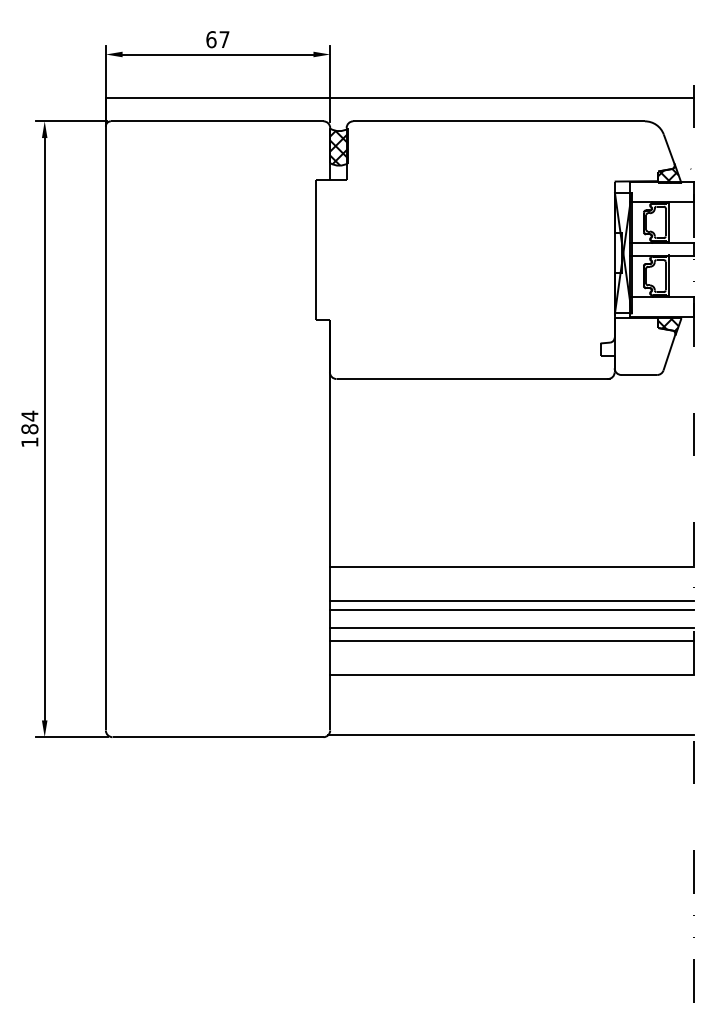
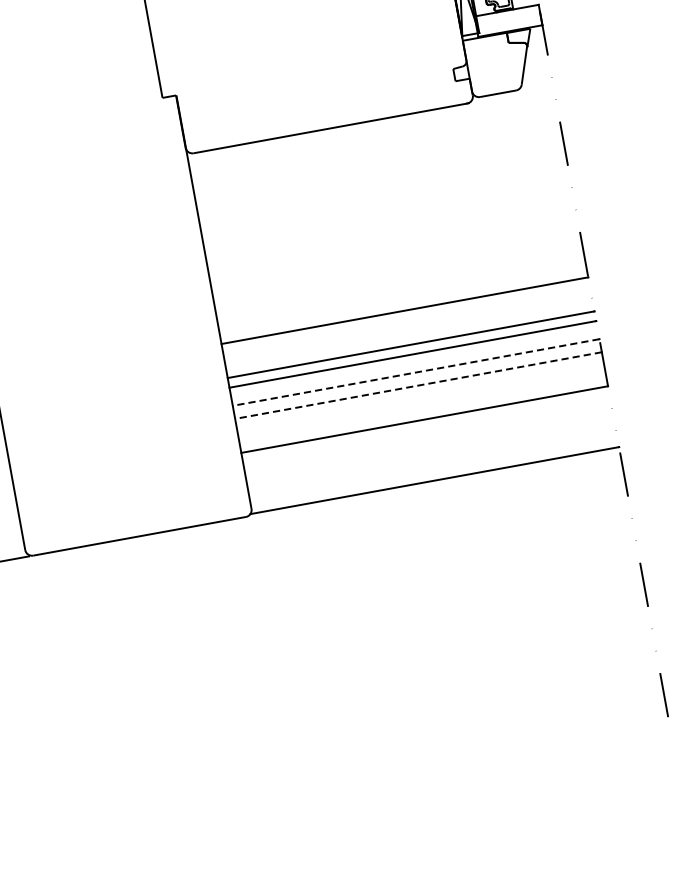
hatch: (668, 324) -> (518, 37), removed
line: (511, 628) -> (415, 372), solid -> dashed
line: (511, 641) -> (418, 385), solid -> dashed

